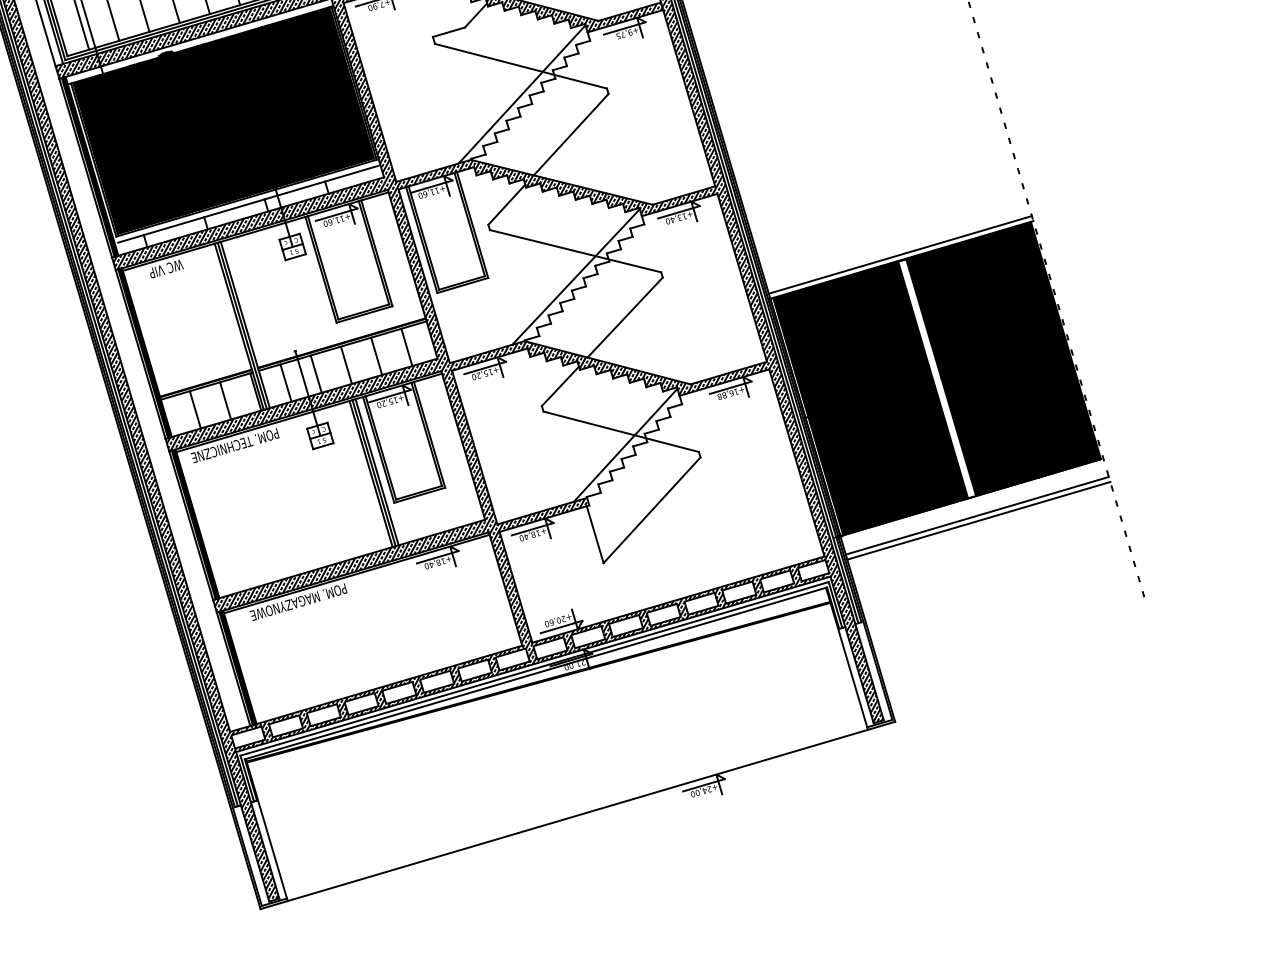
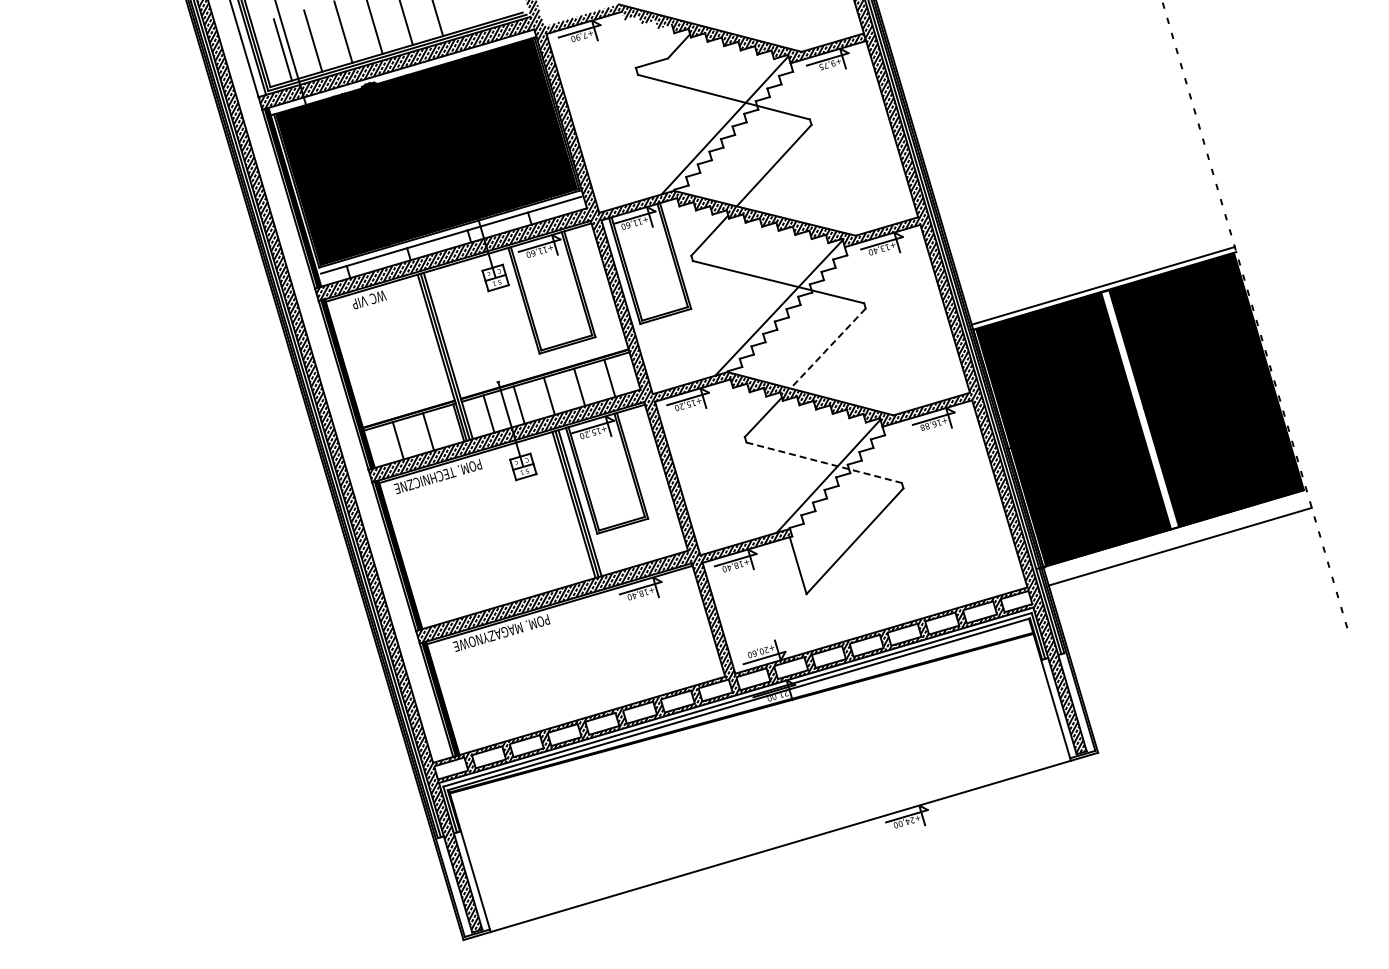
line: (625, 317) -> (828, 348), solid -> dashed
line: (621, 431) -> (824, 462), solid -> dashed
line: (978, 520) -> (1181, 551), removed

